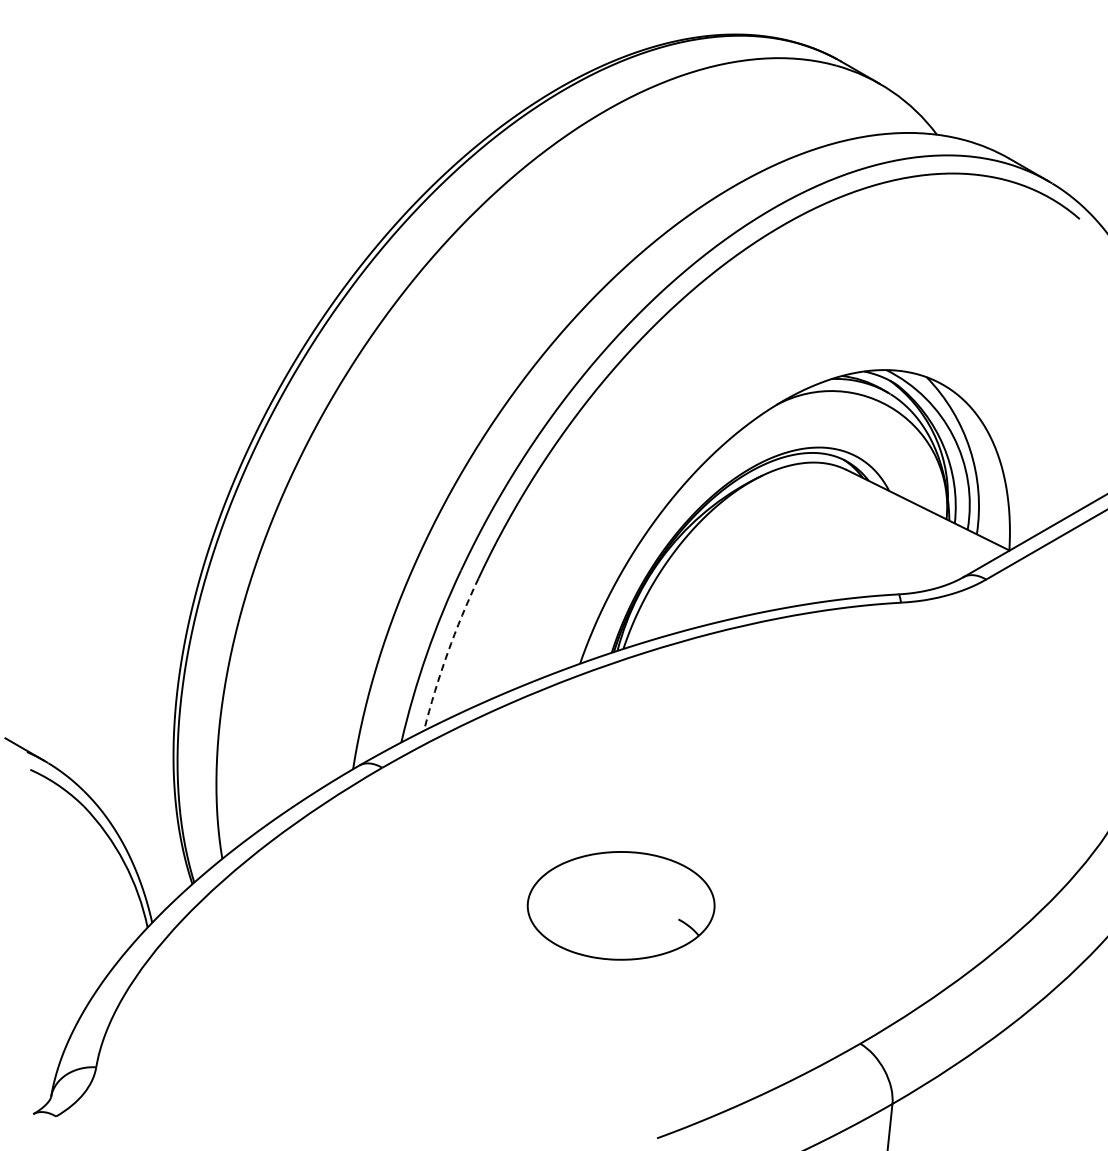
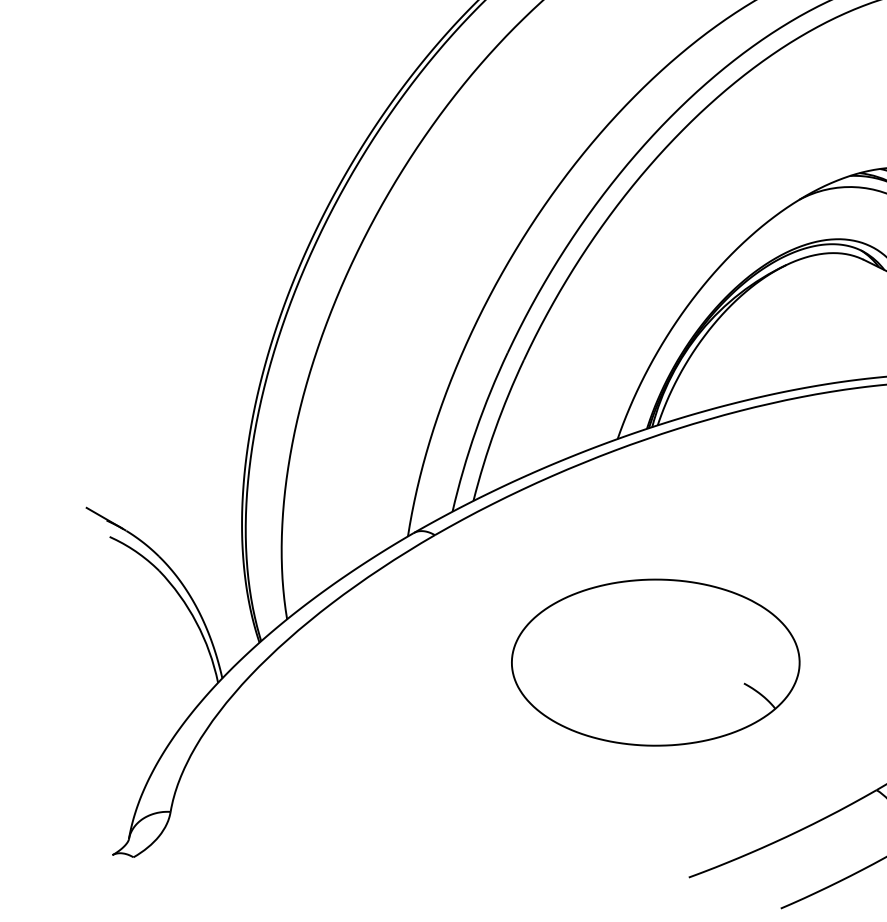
arc: (447, 653) -> (495, 429), dashed -> solid
part: (620, 905) -> (655, 662), size x1.67

